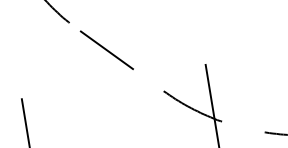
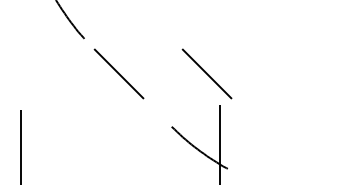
line: (187, 36) -> (206, 73), added

